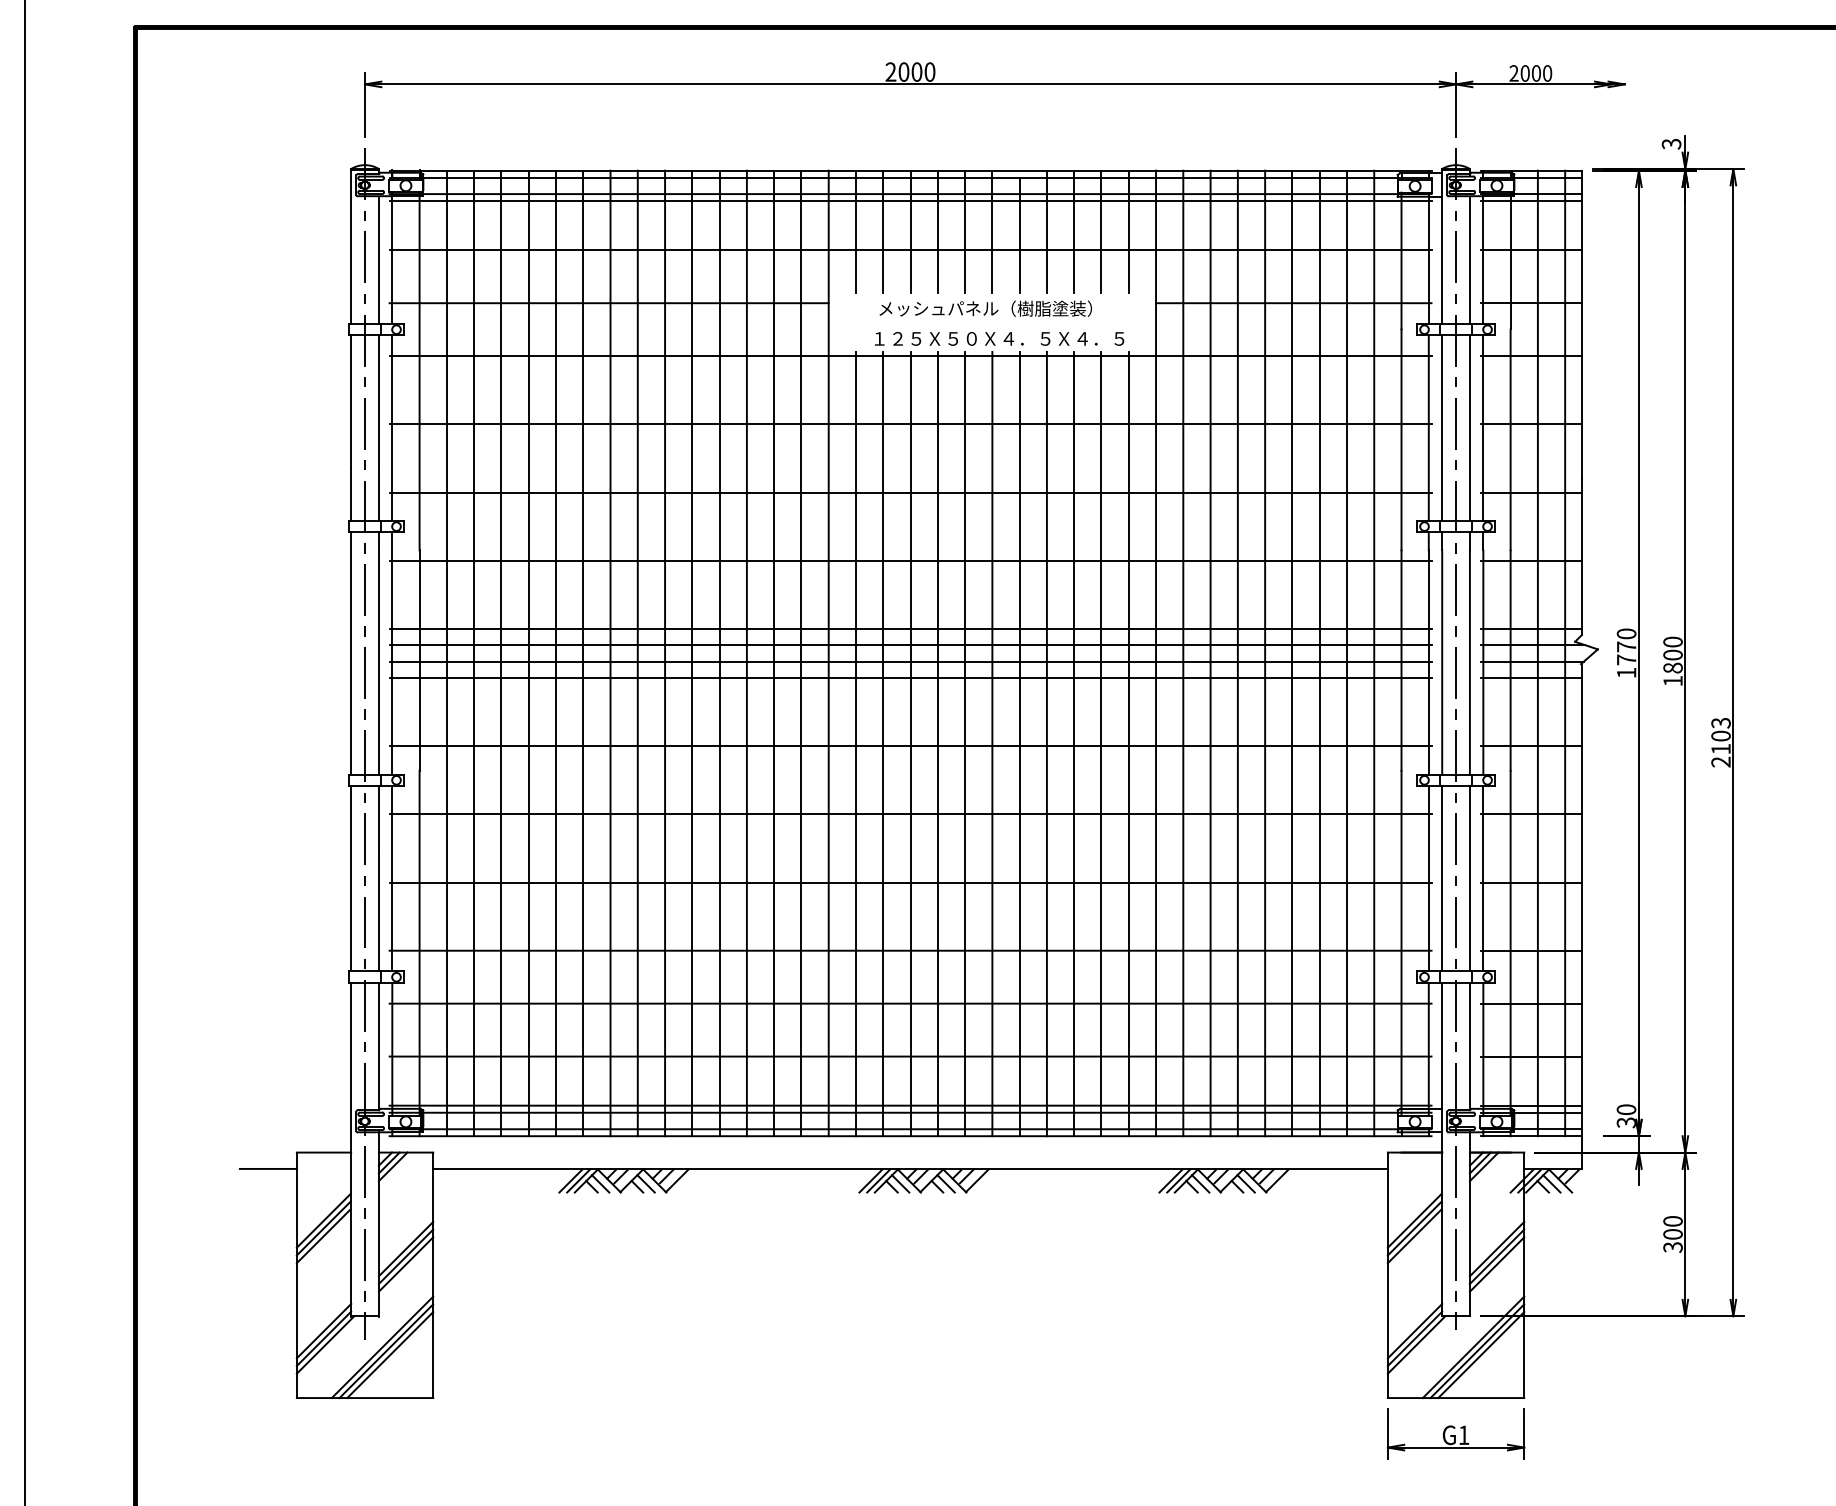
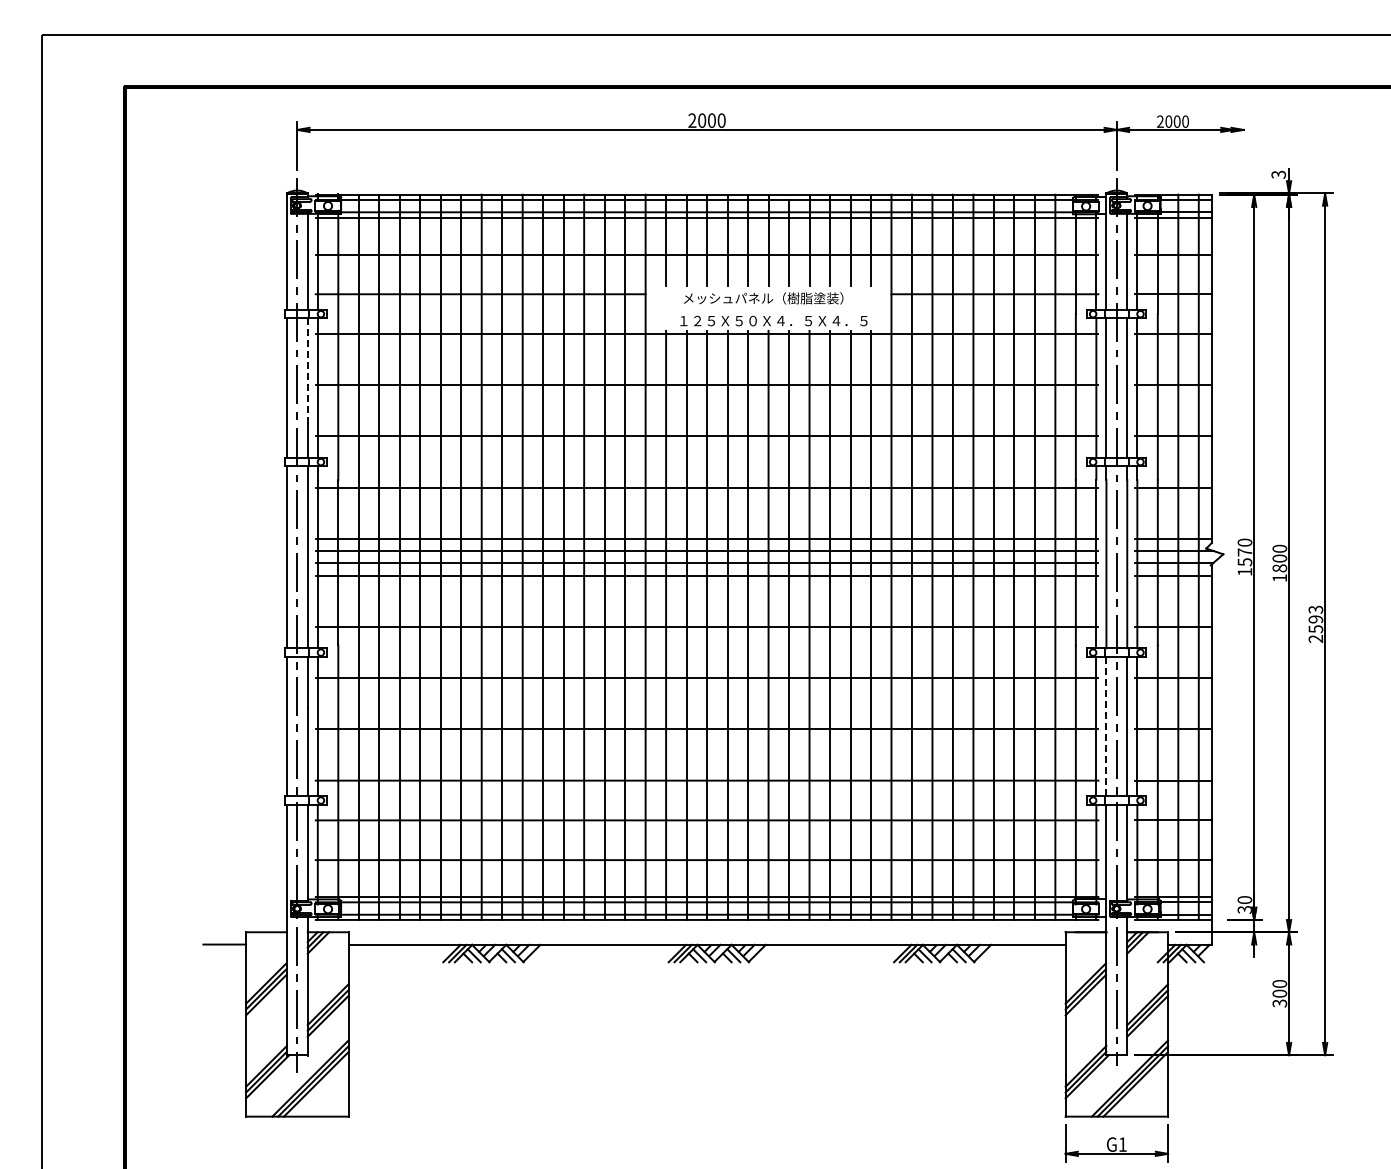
line: (378, 403) -> (307, 369), solid -> dashed
text: (1626, 660) -> (1244, 562), 1770 -> 1570
text: (1720, 742) -> (1315, 624), 2103 -> 2593
line: (1442, 878) -> (1106, 726), solid -> dashed

